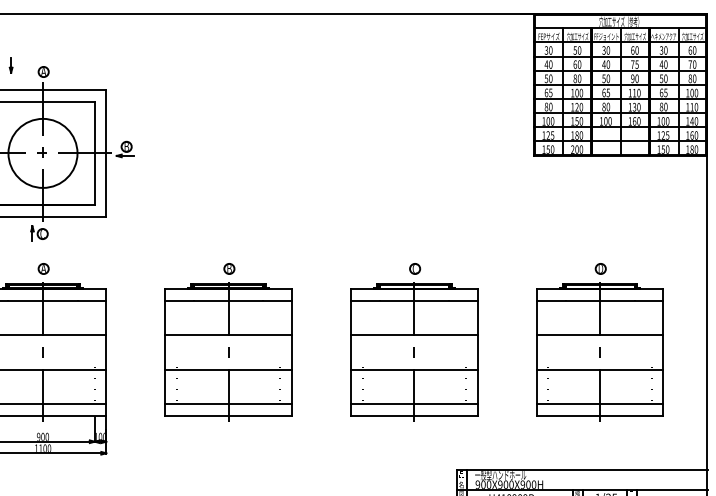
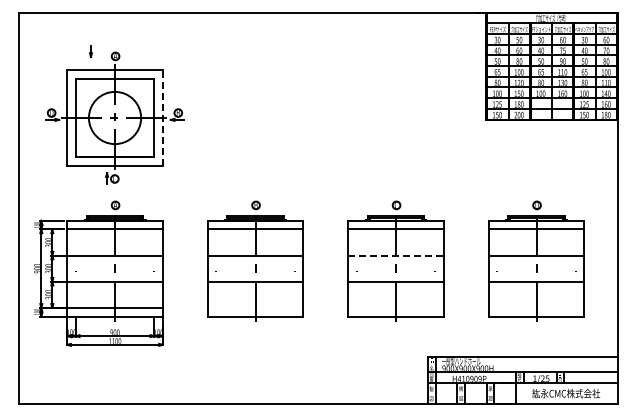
line: (105, 154) -> (162, 118), solid -> dashed
line: (415, 335) -> (396, 255), solid -> dashed
line: (228, 403) -> (255, 307), removed
line: (413, 403) -> (395, 307), removed
line: (600, 403) -> (536, 307), removed

